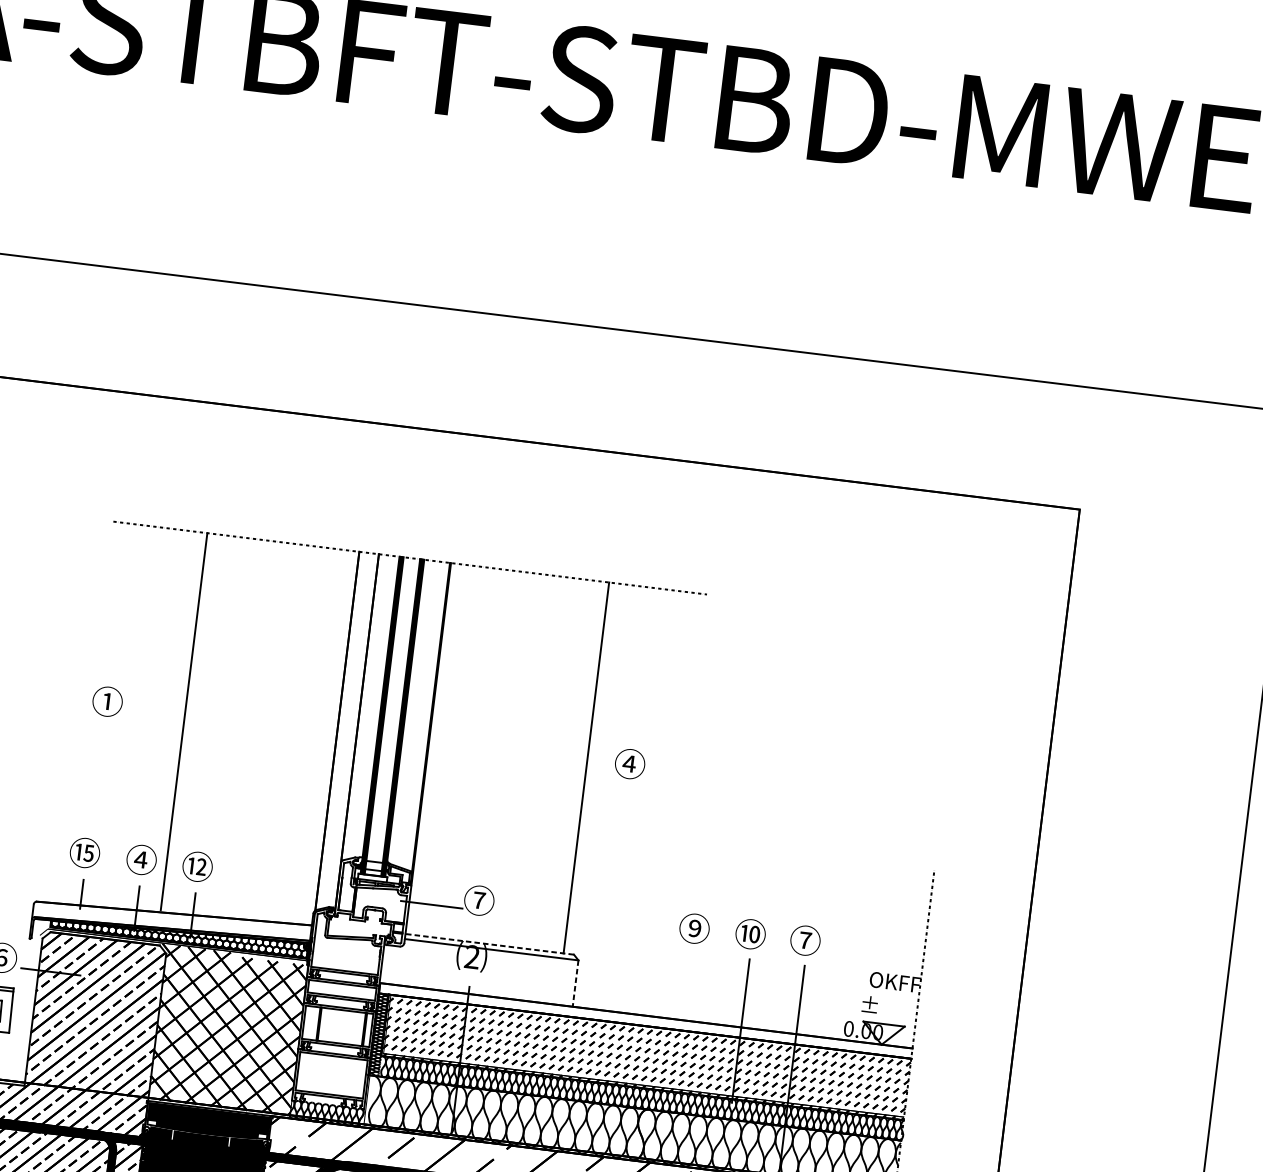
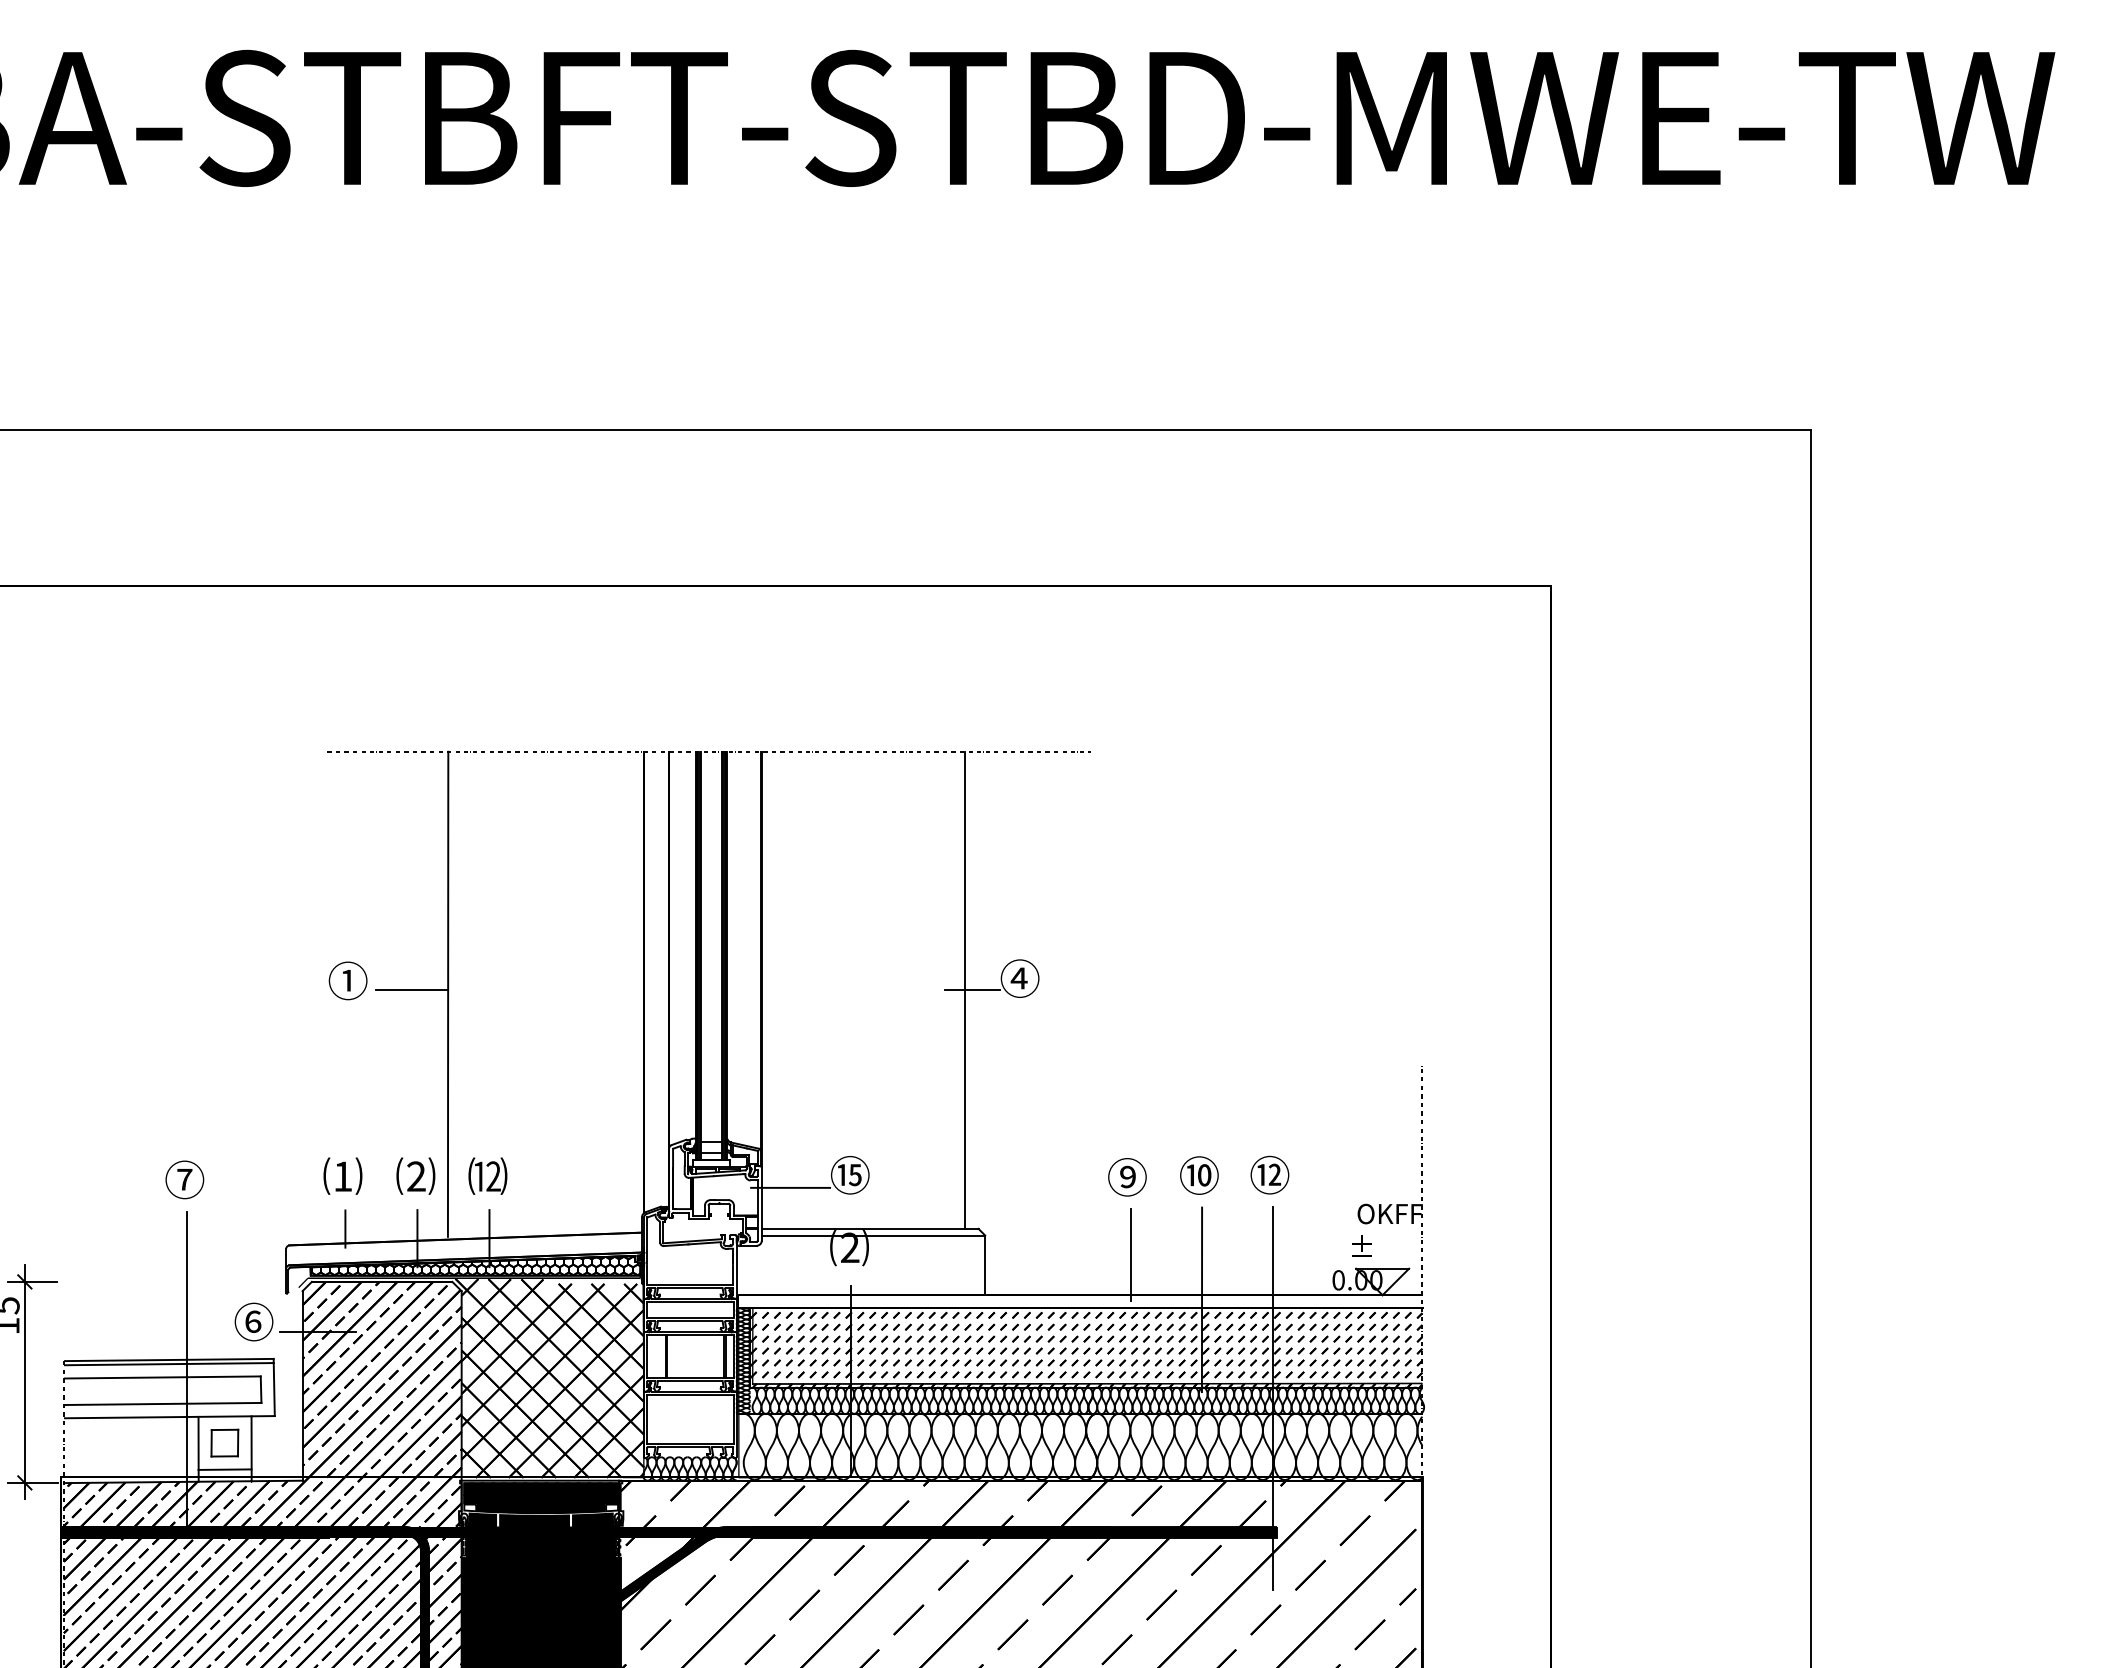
line: (155, 715) -> (411, 990), added
line: (591, 768) -> (972, 990), added
text: (84, 852) -> (342, 1175), ⑮ -> ⑴
text: (141, 859) -> (415, 1175), ④ -> ⑵
text: (197, 866) -> (487, 1175), ⑫ -> ⑿
text: (478, 900) -> (849, 1175), ⑦ -> ⑮
text: (805, 940) -> (1269, 1174), ⑦ -> ⑫
line: (489, 943) -> (869, 1228), dashed -> solid
line: (575, 983) -> (985, 1265), dashed -> solid
line: (689, 989) -> (1130, 1255), added

